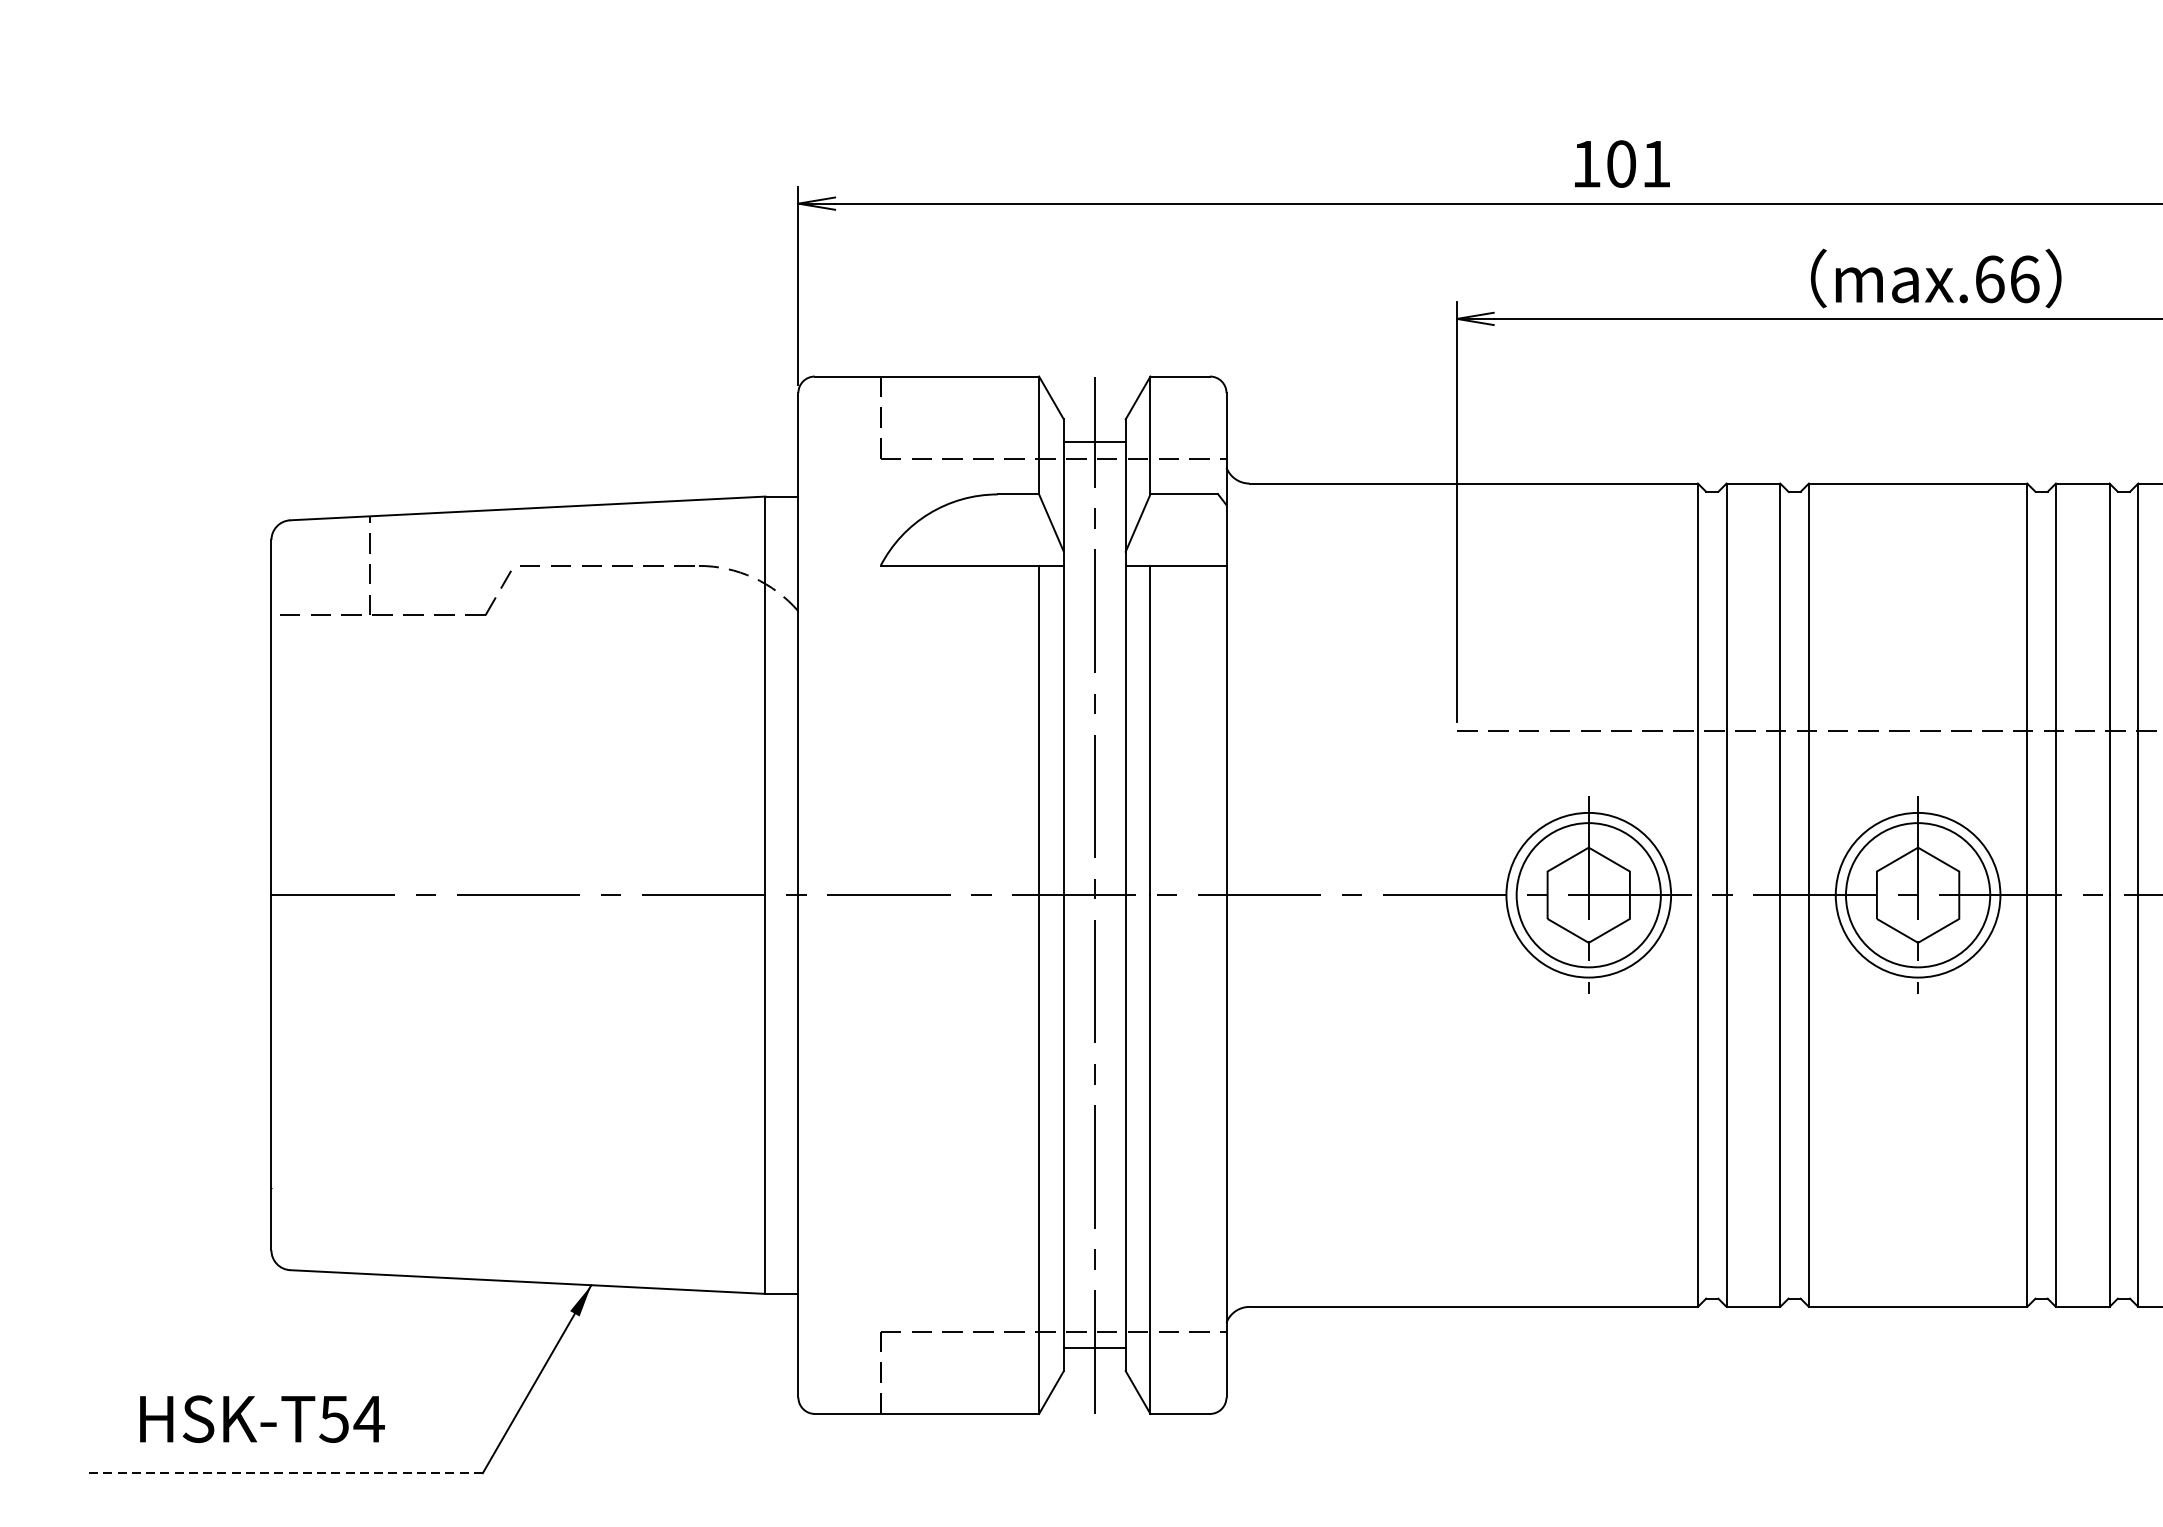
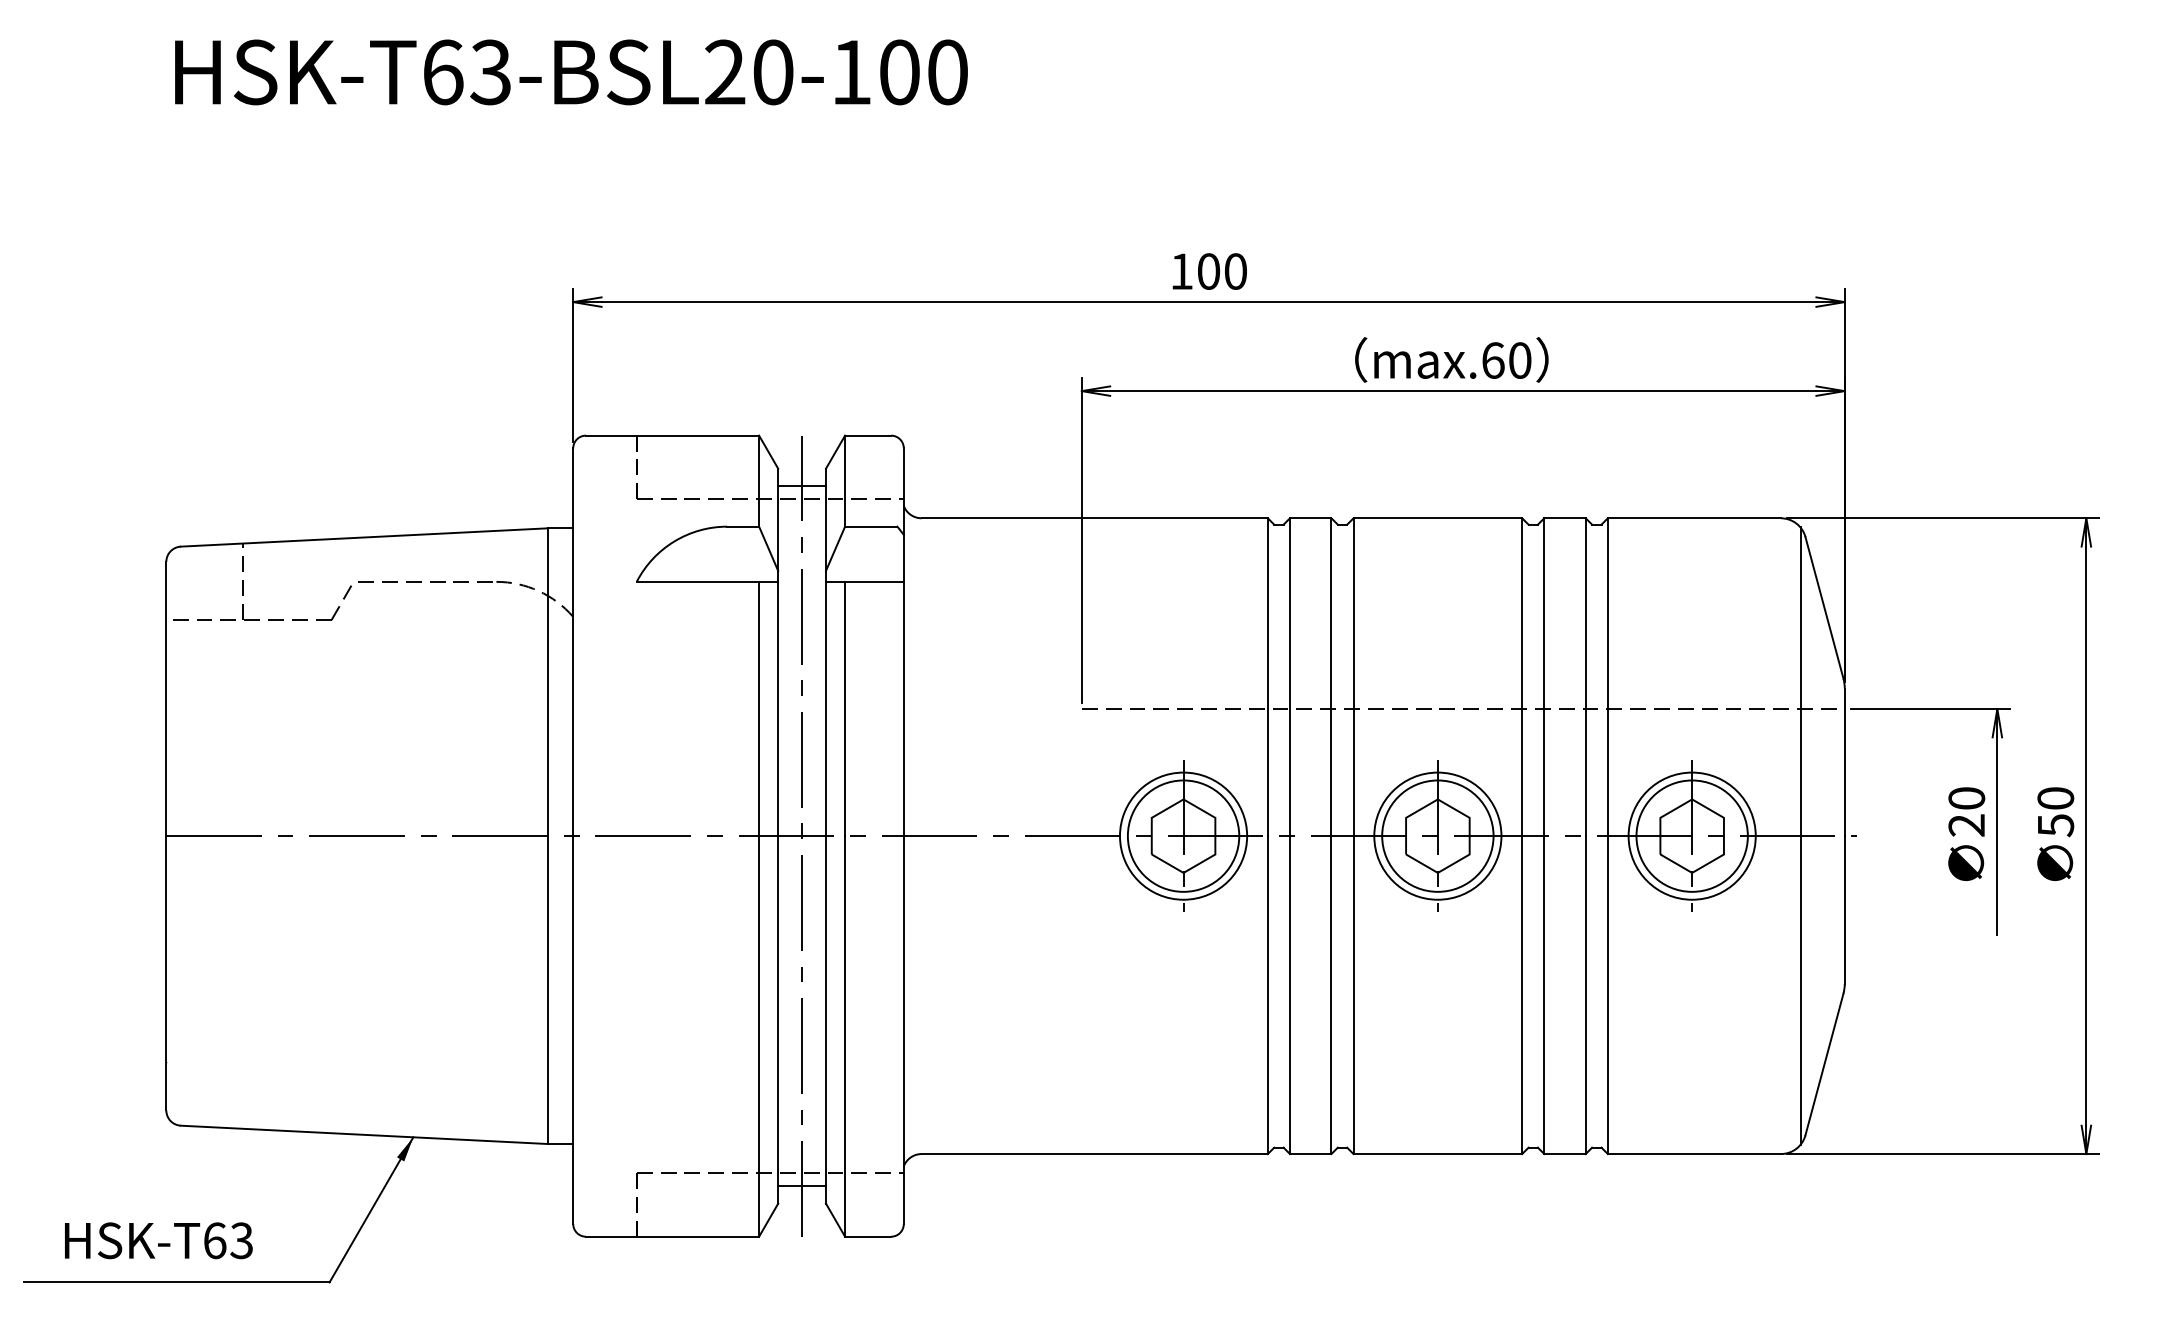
text: (1656, 163) -> (1235, 271), 101 -> 100
text: (2025, 279) -> (1520, 360), max.66 -> max.60
text: (351, 1418) -> (228, 1240), HSK-T54 -> HSK-T63
line: (284, 1473) -> (176, 1282), dashed -> solid

